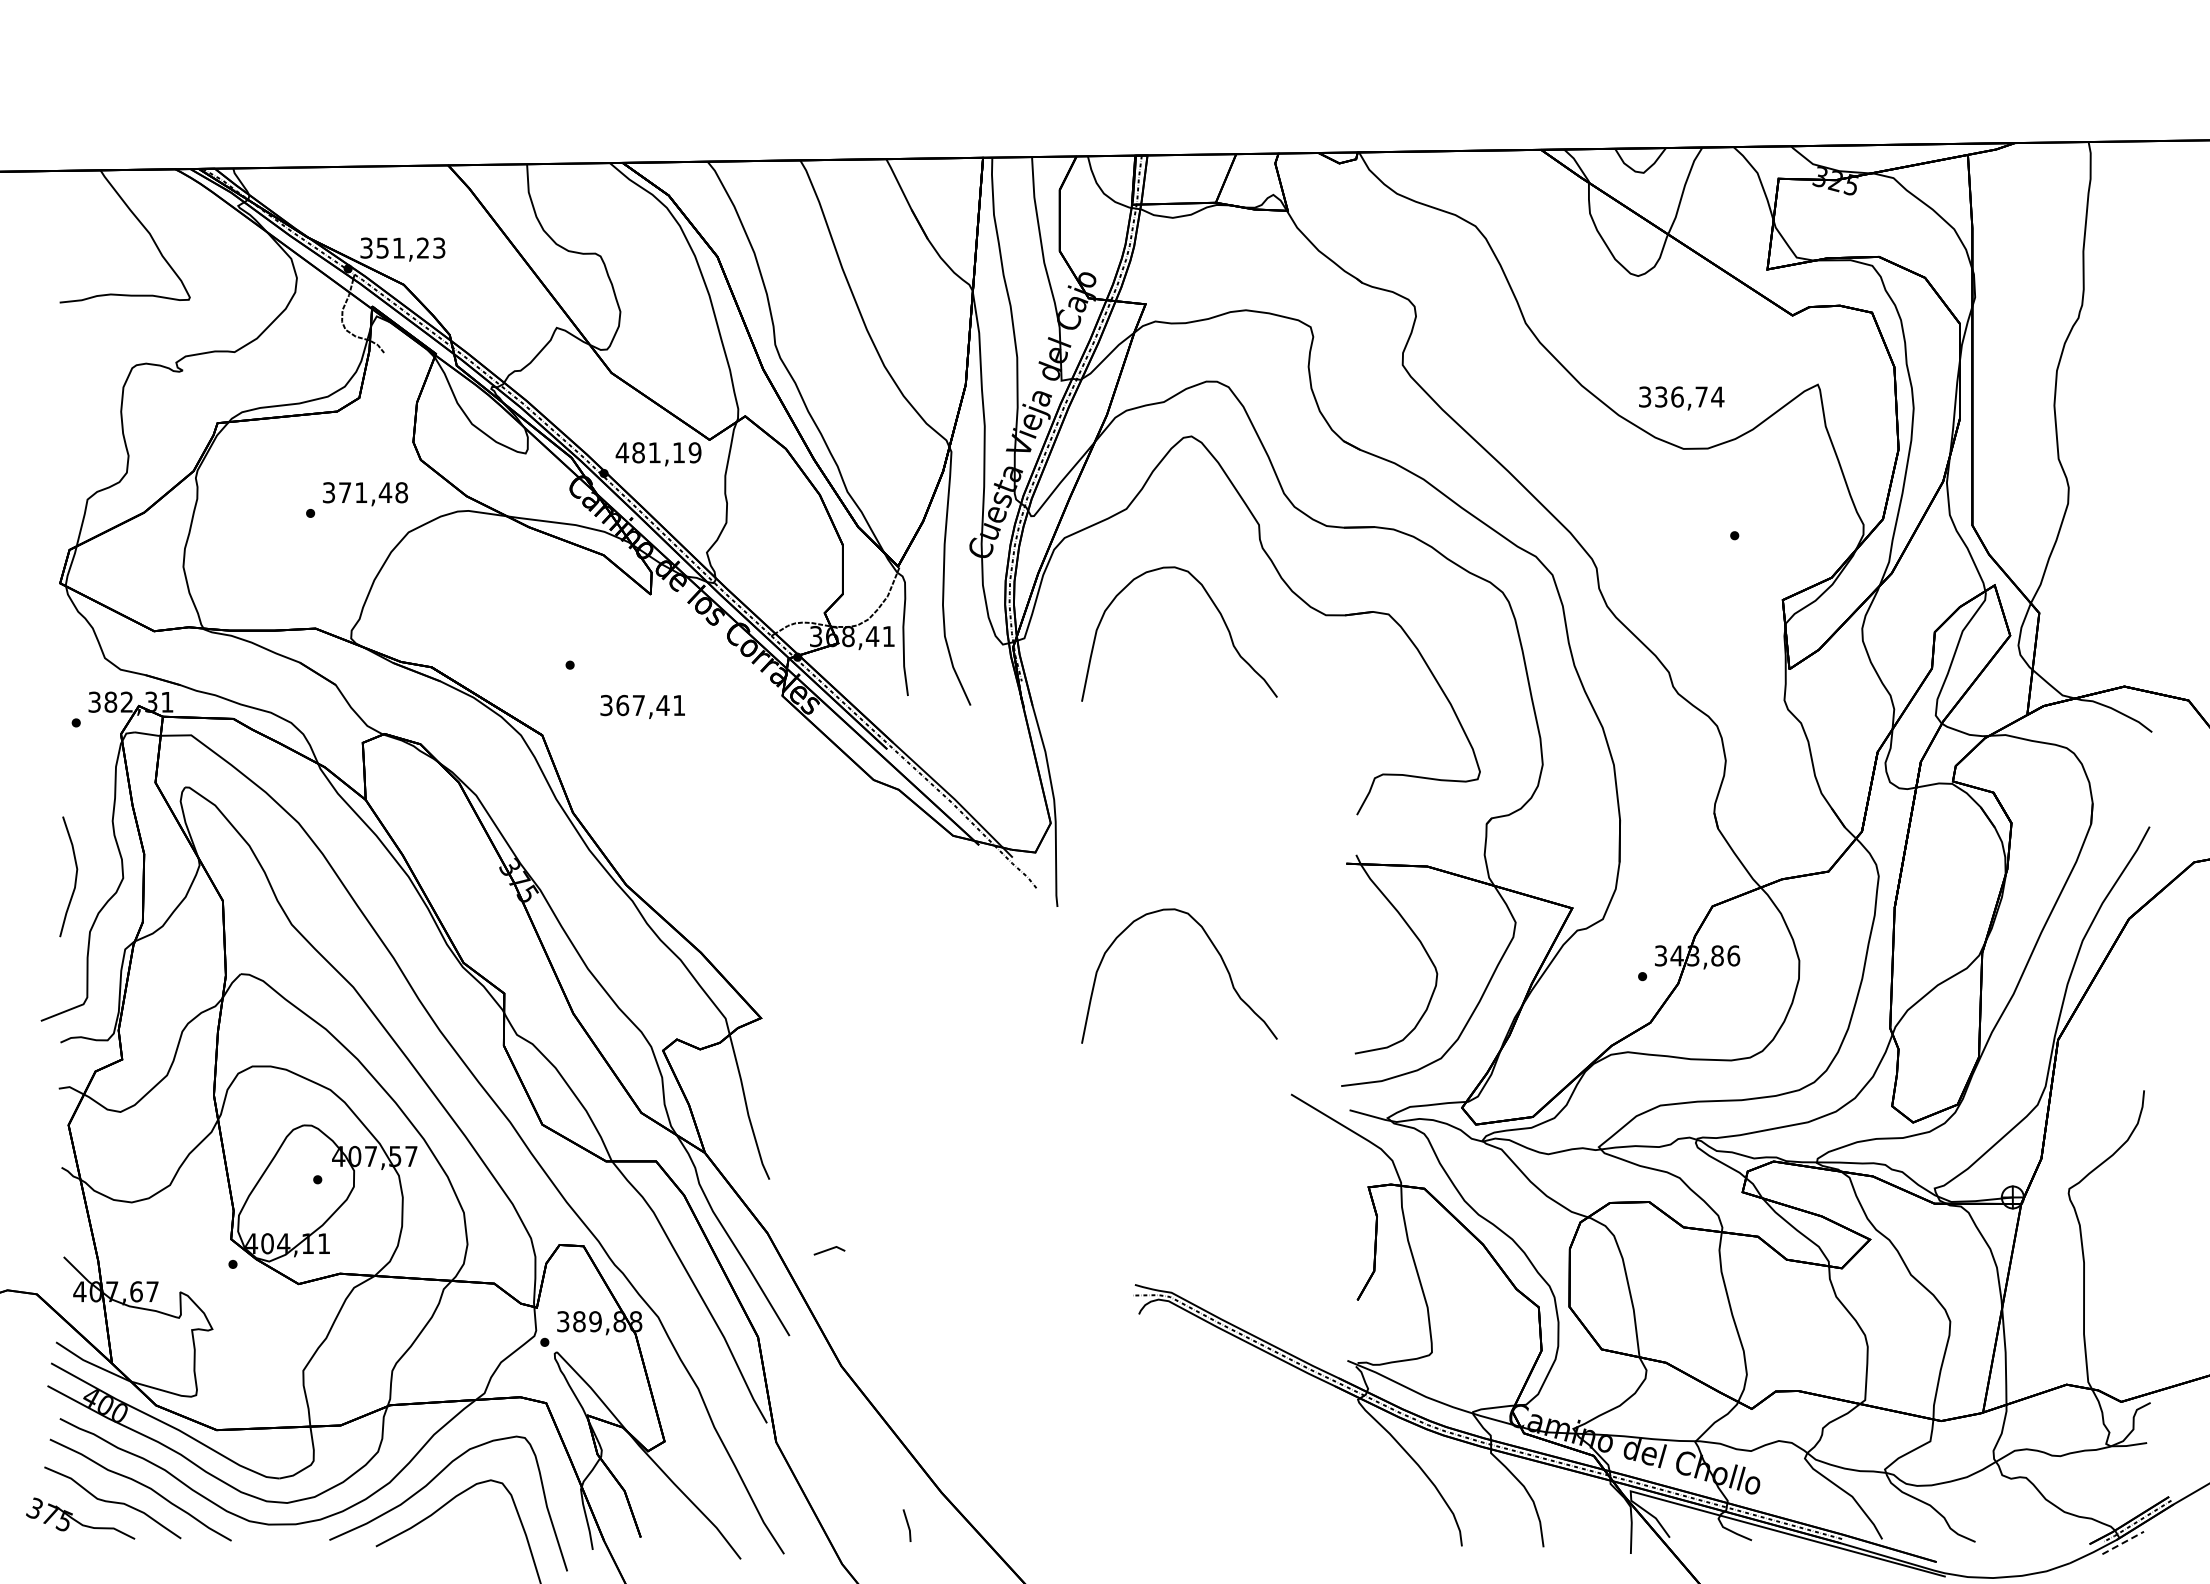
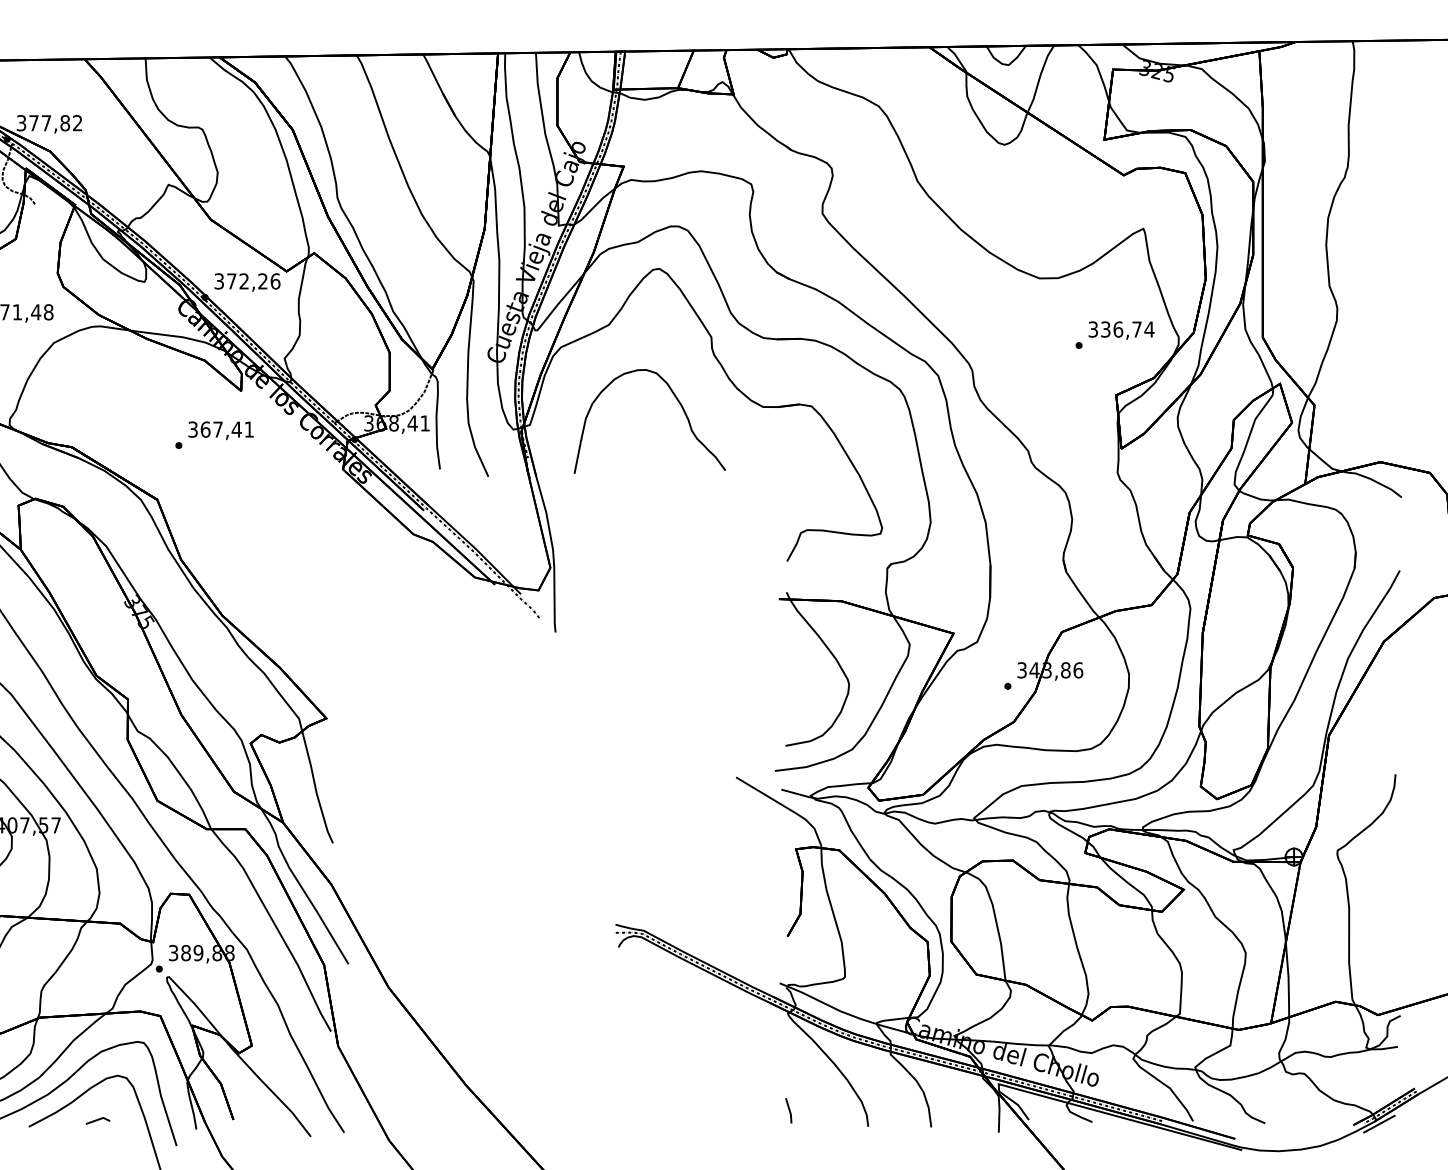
text: (410, 247) -> (55, 122), 351,23 -> 377,82
text: (1681, 398) -> (1121, 330), moved
text: (658, 452) -> (247, 281), 481,19 -> 372,26
text: (642, 706) -> (220, 430), moved
curve: (1216, 951) -> (678, 666), removed
line: (829, 1250) -> (98, 1120), moved
line: (907, 1525) -> (789, 1110), moved
line: (2123, 1542) -> (1379, 1123), dashed -> solid

